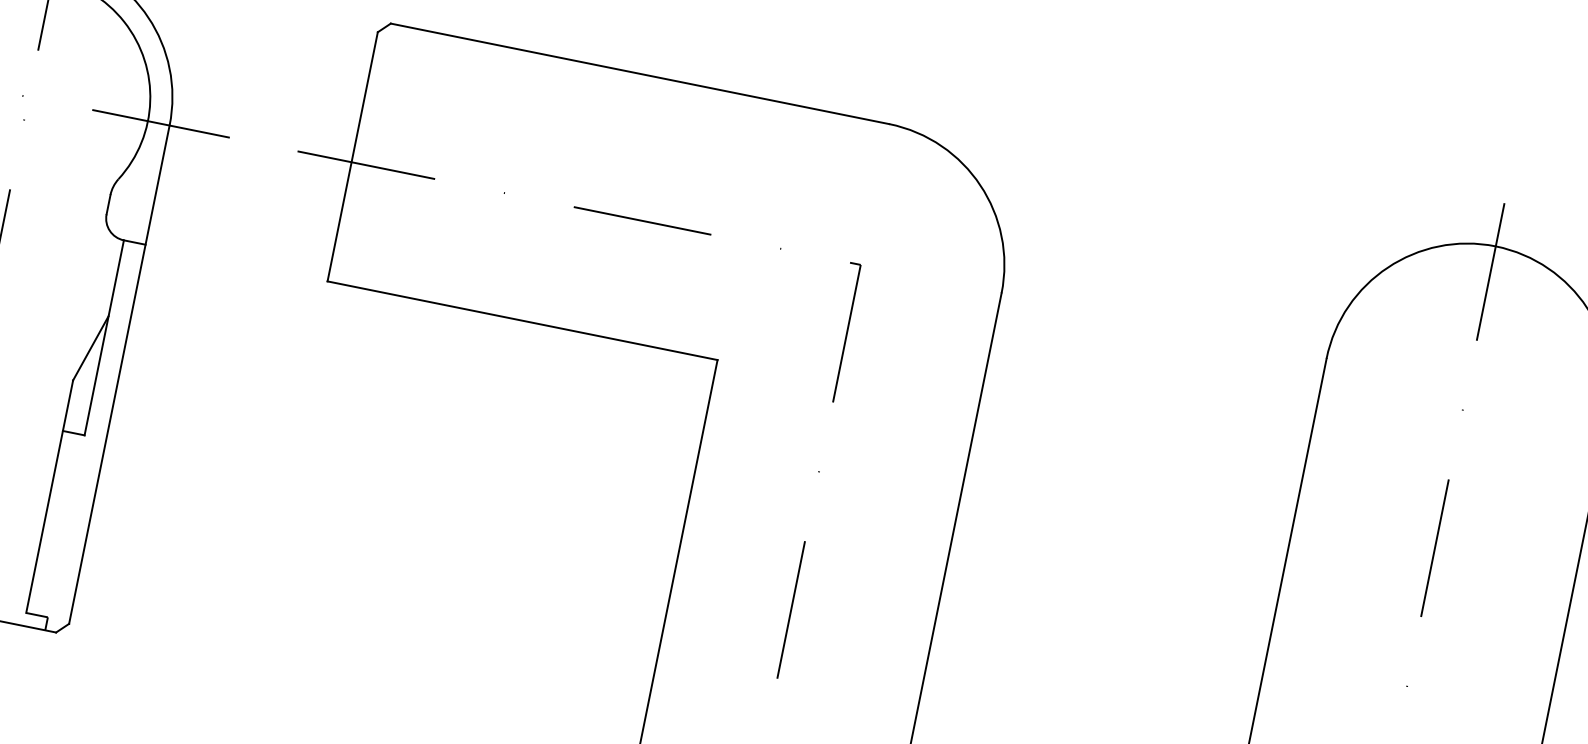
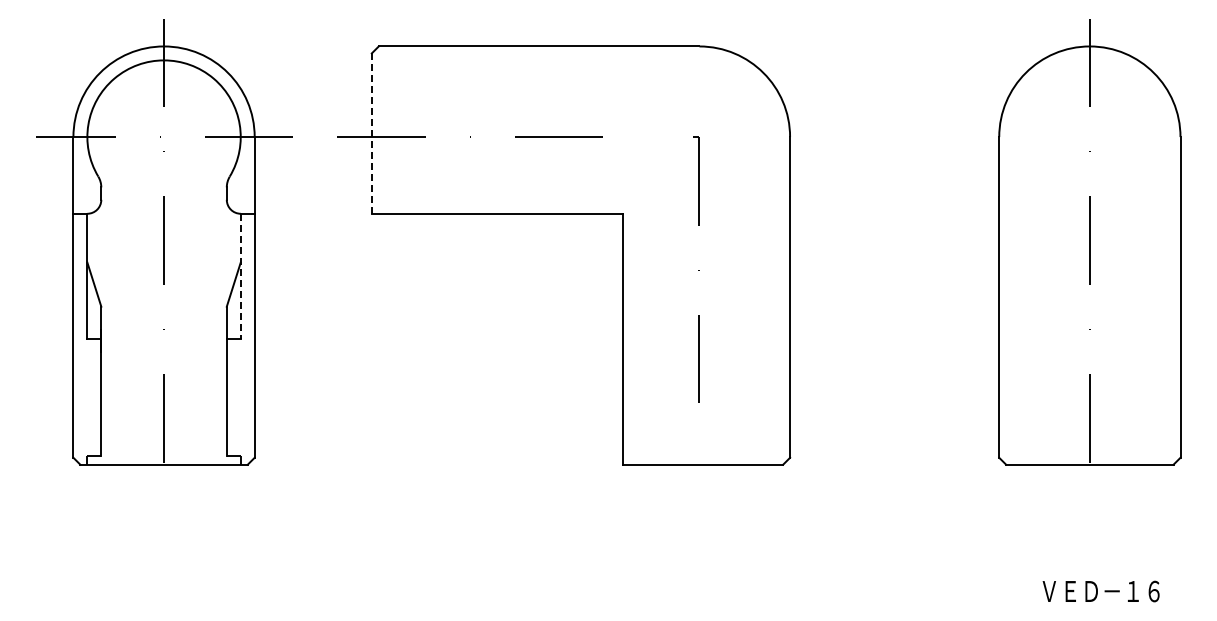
line: (351, 158) -> (371, 134), solid -> dashed
line: (103, 337) -> (240, 276), solid -> dashed

